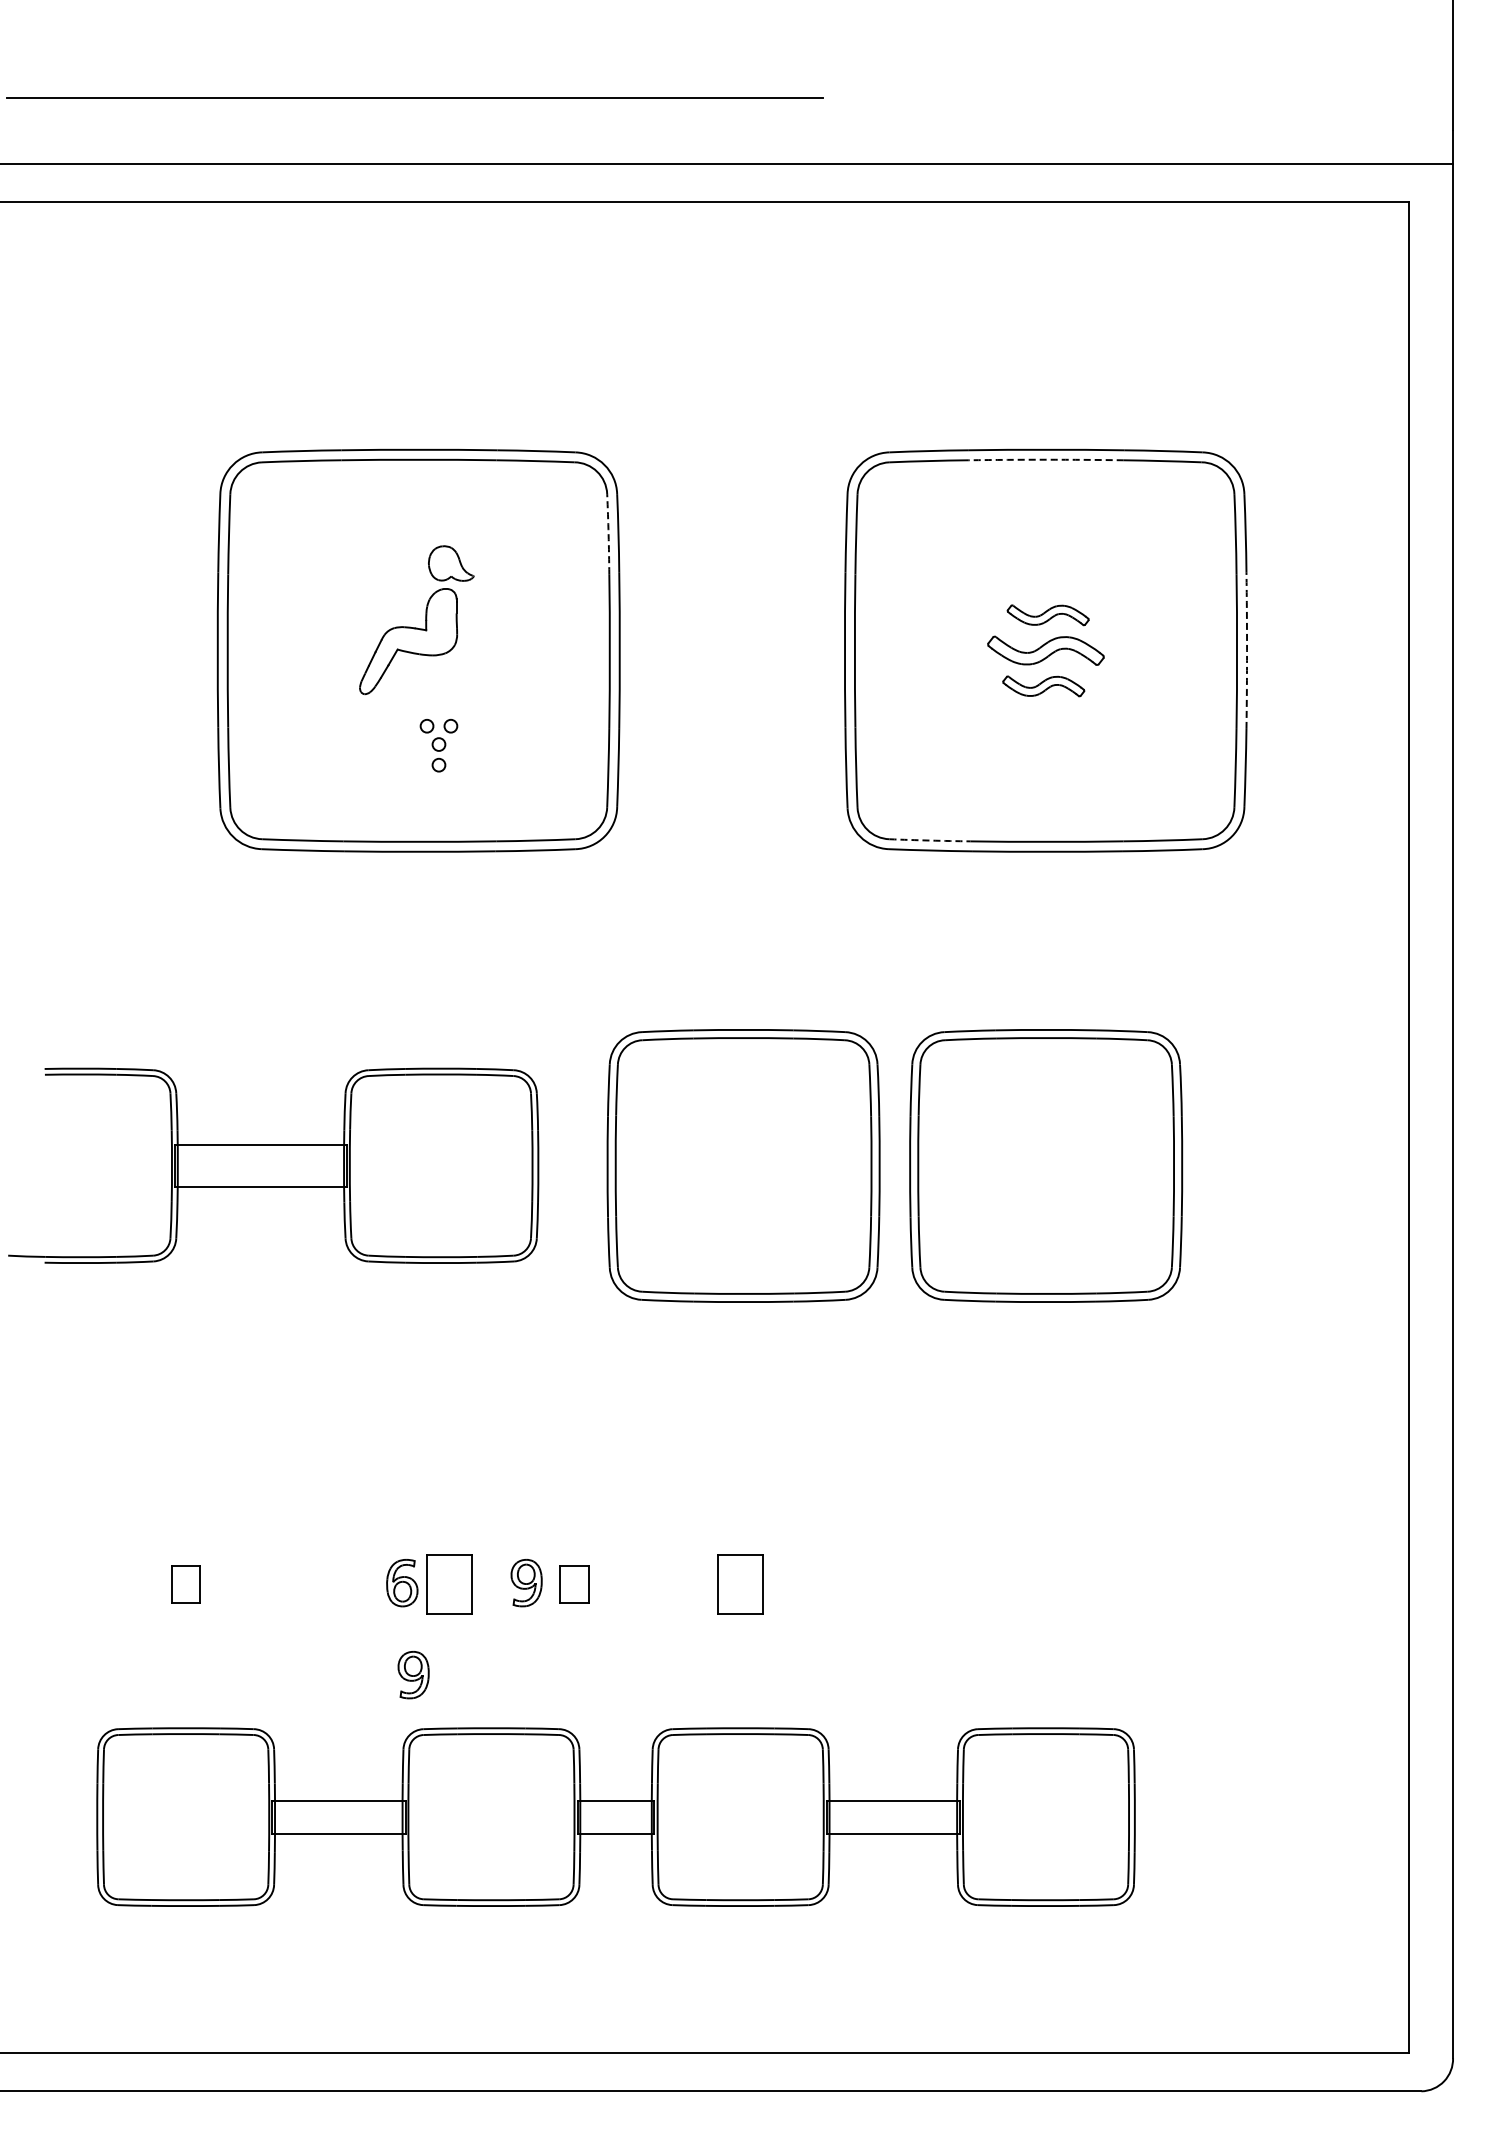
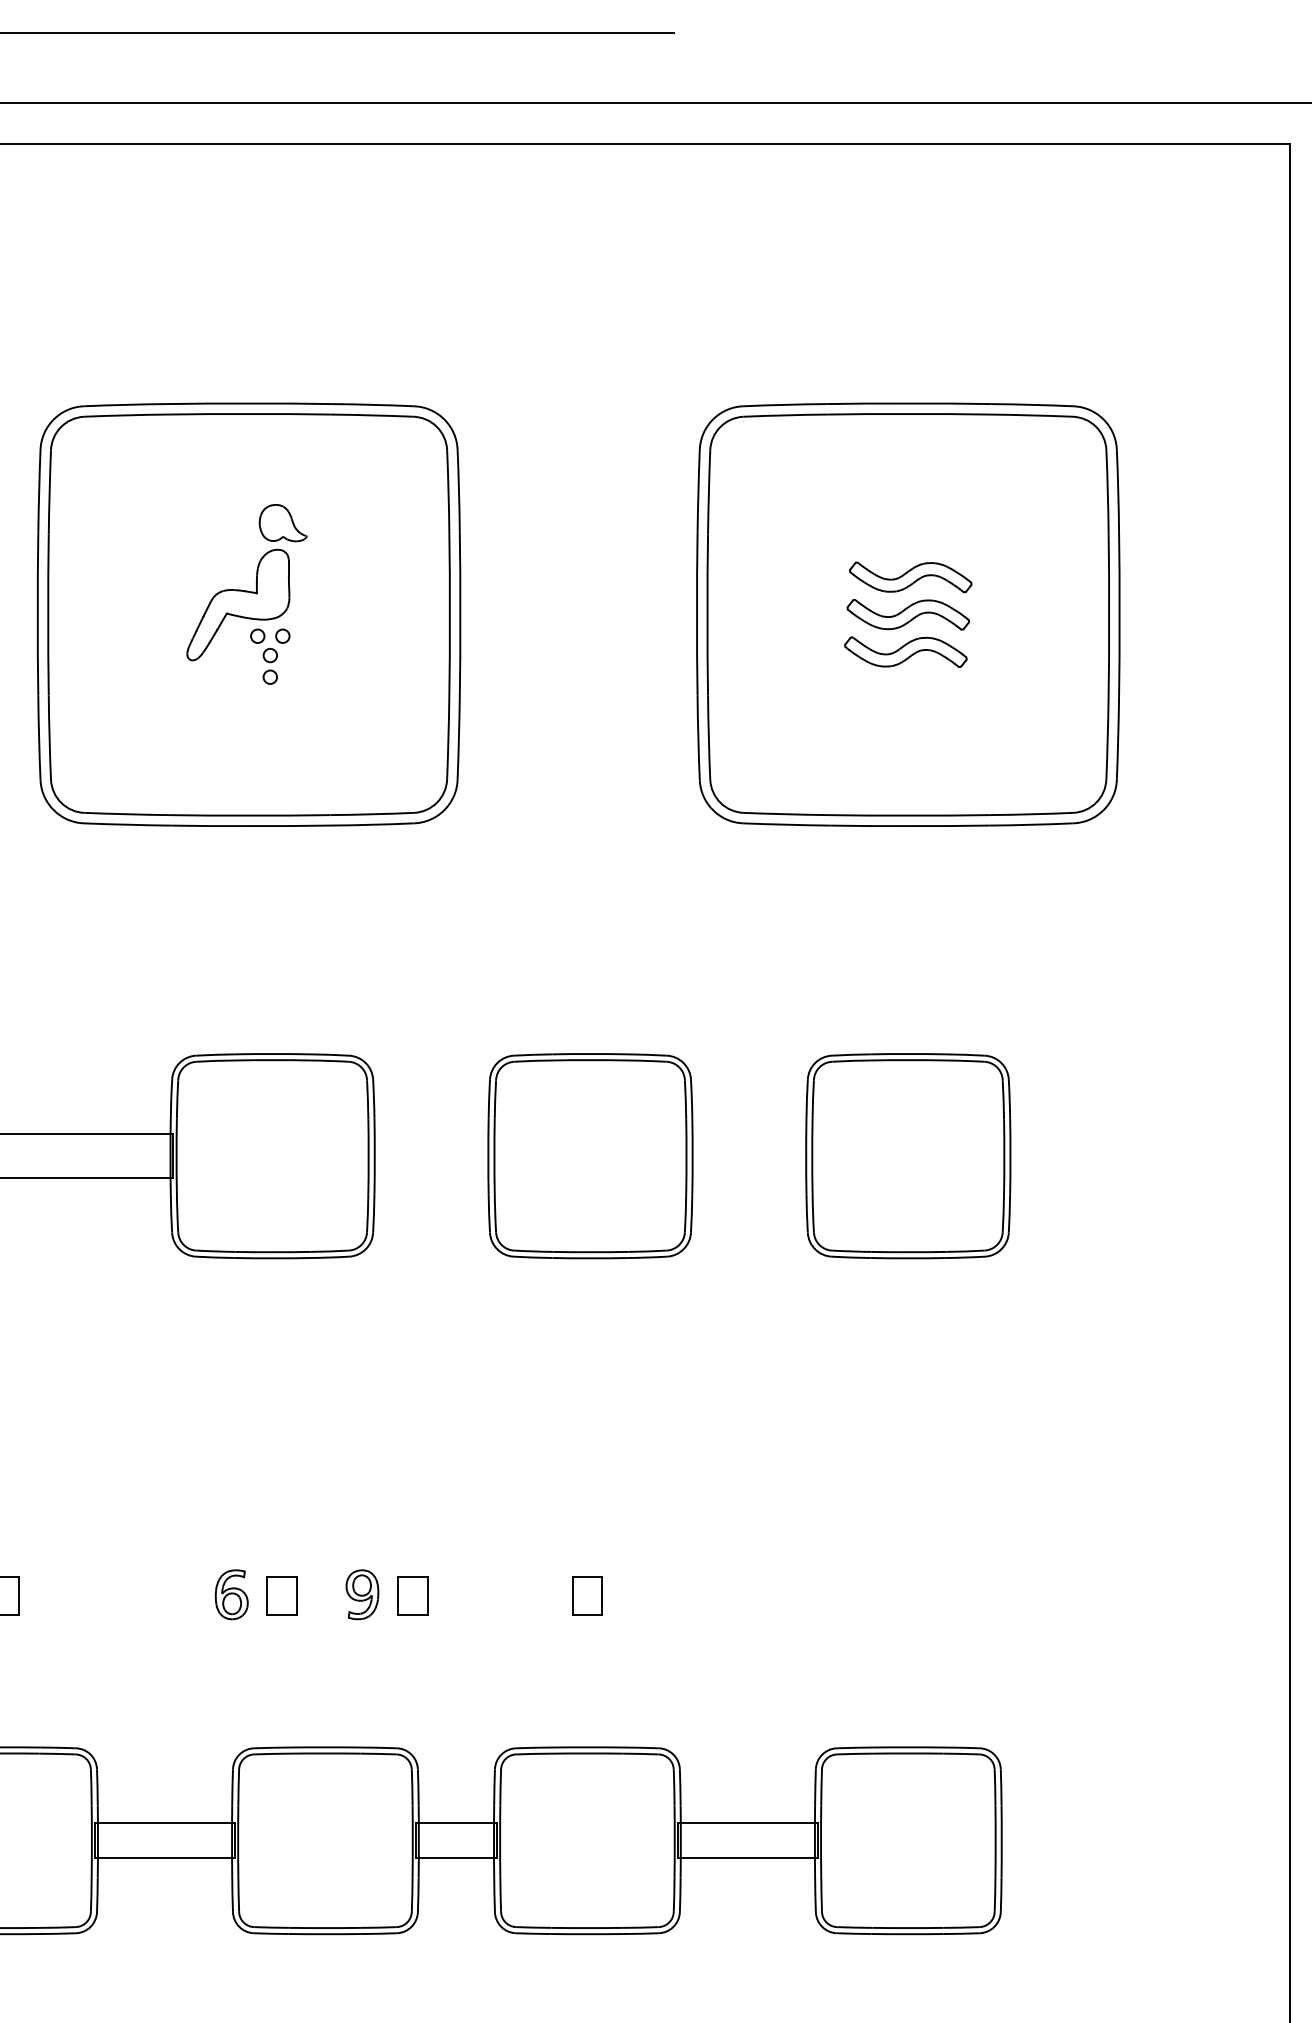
arc: (1046, 459) -> (908, 413), dashed -> solid
arc: (608, 534) -> (448, 492), dashed -> solid
part: (1047, 615) -> (909, 577), size x1.43
arc: (1247, 650) -> (1120, 614), dashed -> solid
part: (1043, 686) -> (905, 652), size x1.43
part: (438, 745) -> (269, 656), moved
arc: (930, 840) -> (786, 814), dashed -> solid
part: (743, 1165) -> (590, 1155), size x0.71
part: (1045, 1165) -> (907, 1155), size x0.71
part: (449, 1584) -> (281, 1596), size x0.62
part: (740, 1584) -> (587, 1596), size x0.62
part: (413, 1675) -> (243, 1691), removed

